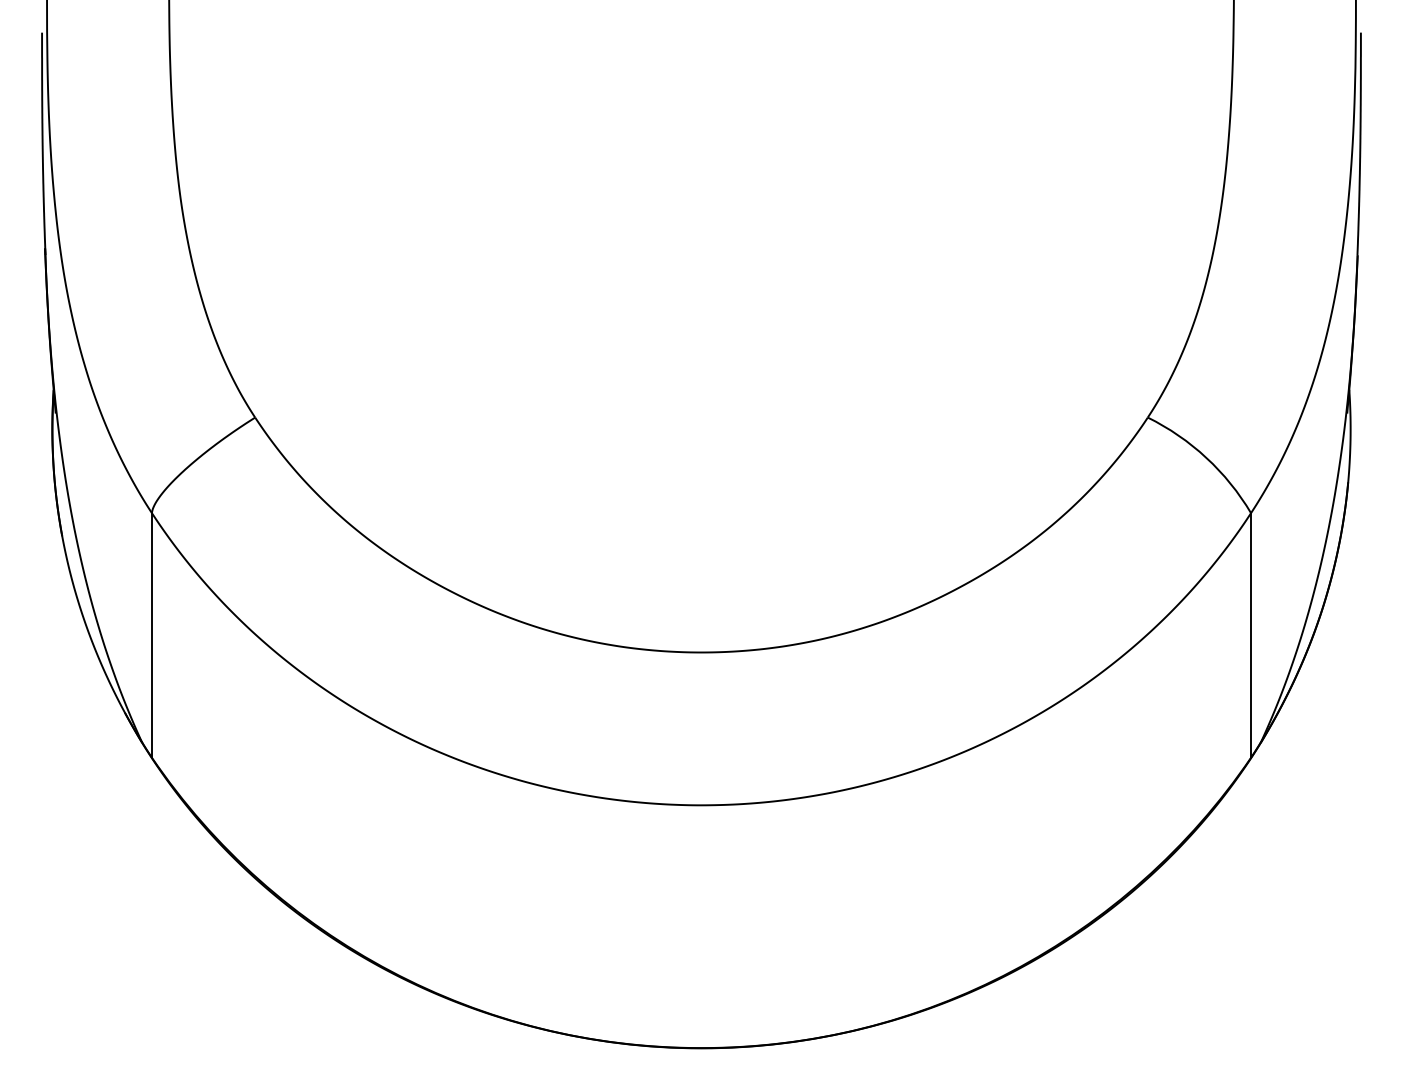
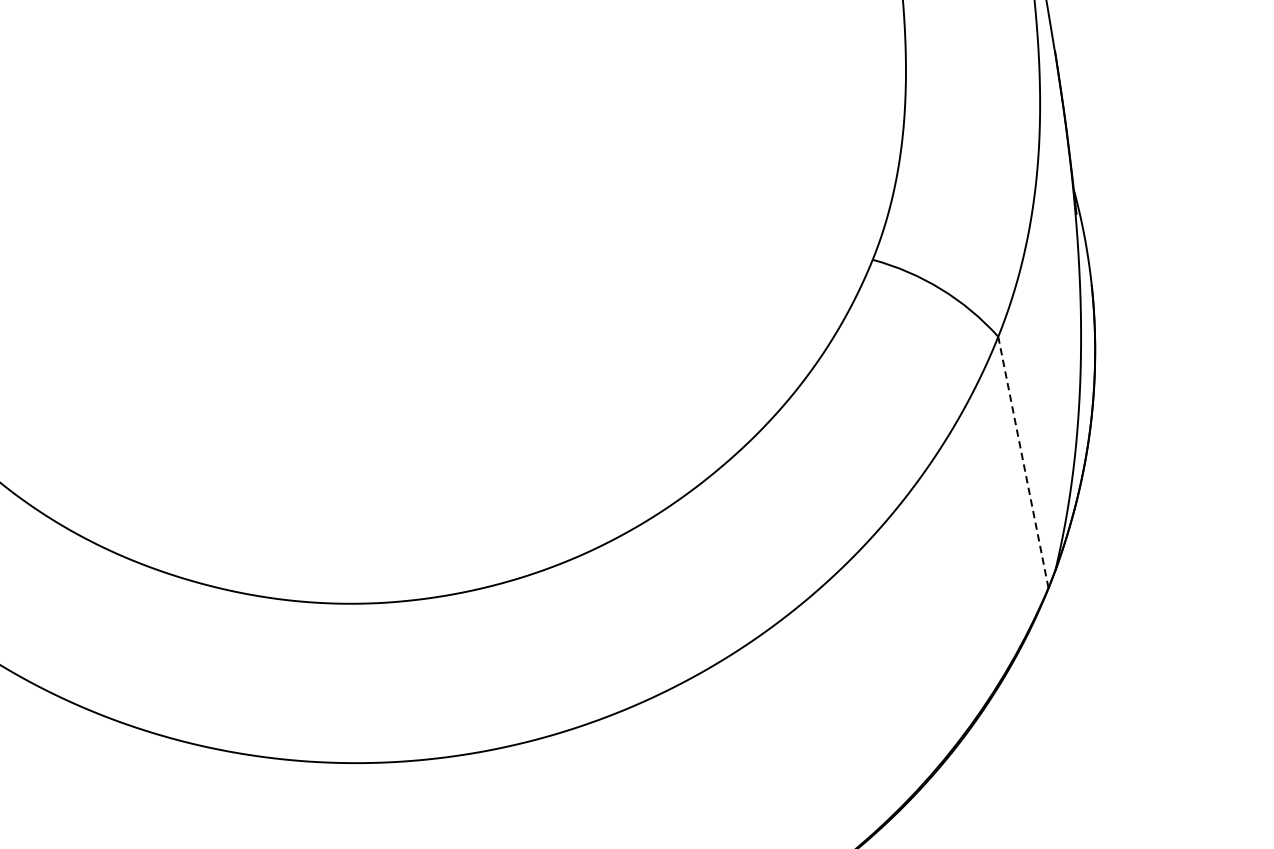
line: (1251, 635) -> (1023, 462), solid -> dashed

